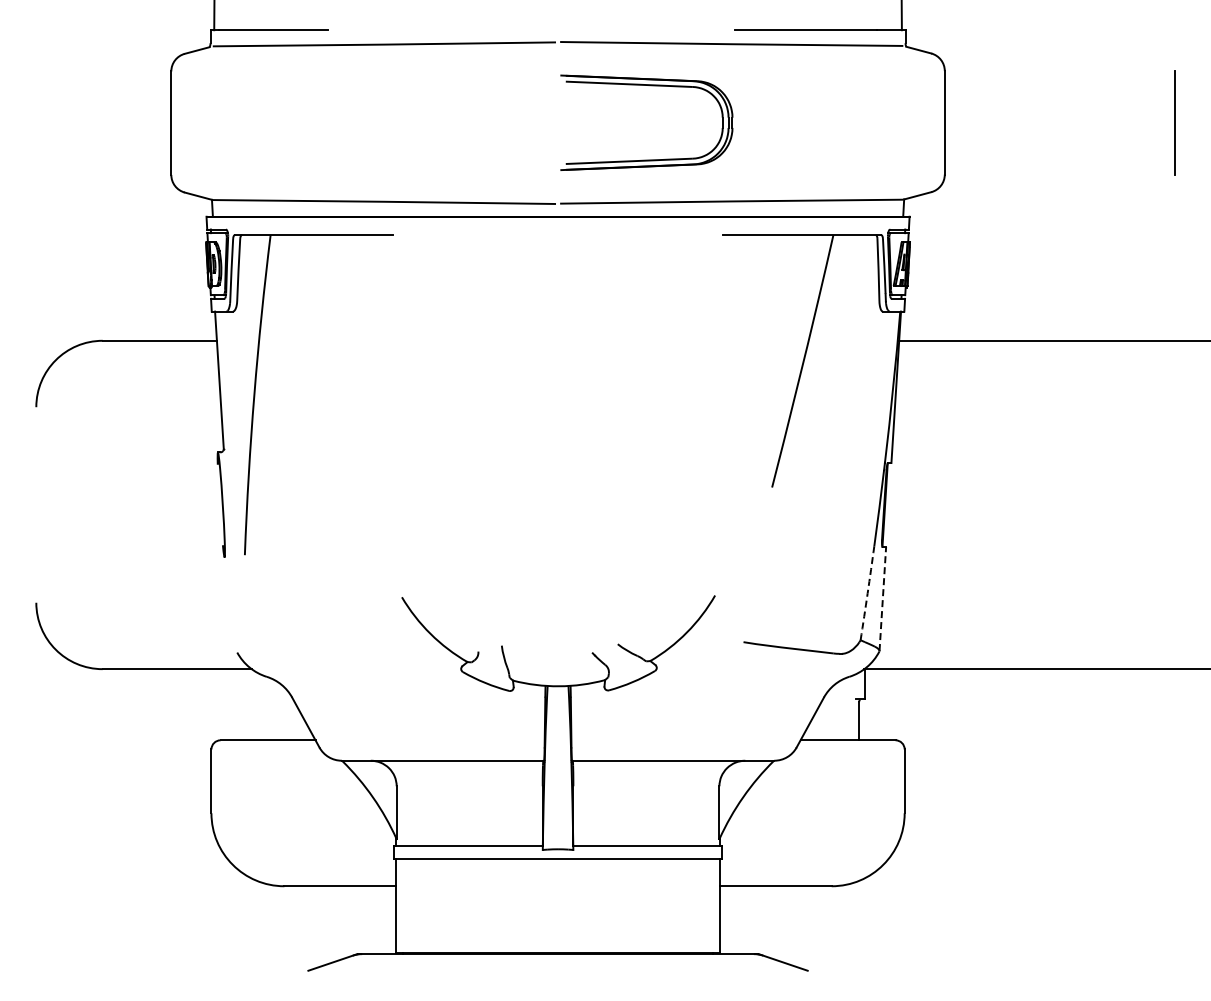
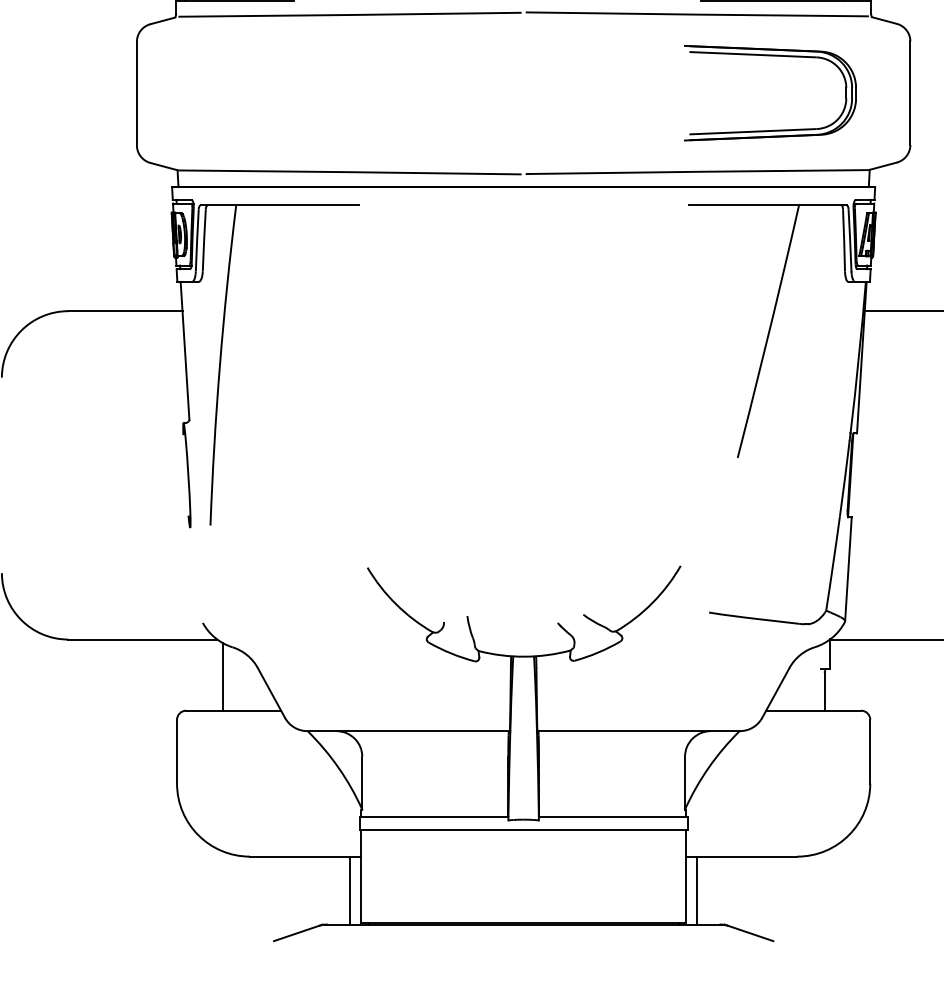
part: (649, 86) -> (773, 56), moved
arc: (867, 593) -> (833, 563), dashed -> solid
line: (882, 598) -> (848, 568), dashed -> solid
line: (257, 706) -> (223, 676), added
line: (384, 920) -> (350, 890), added
line: (731, 920) -> (697, 890), added

